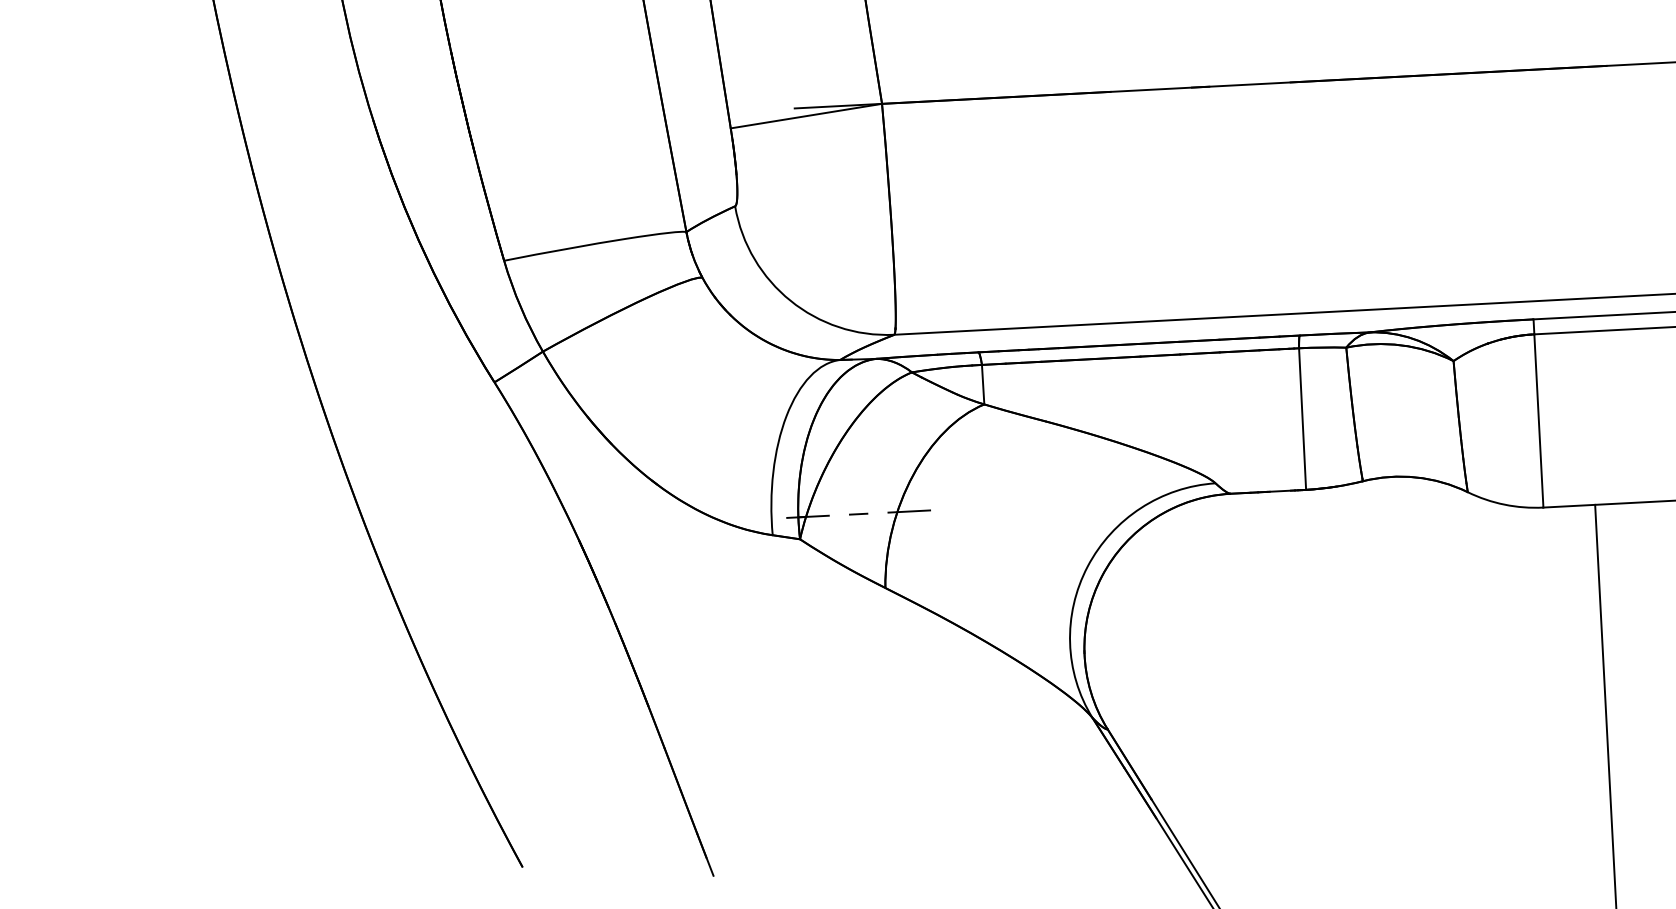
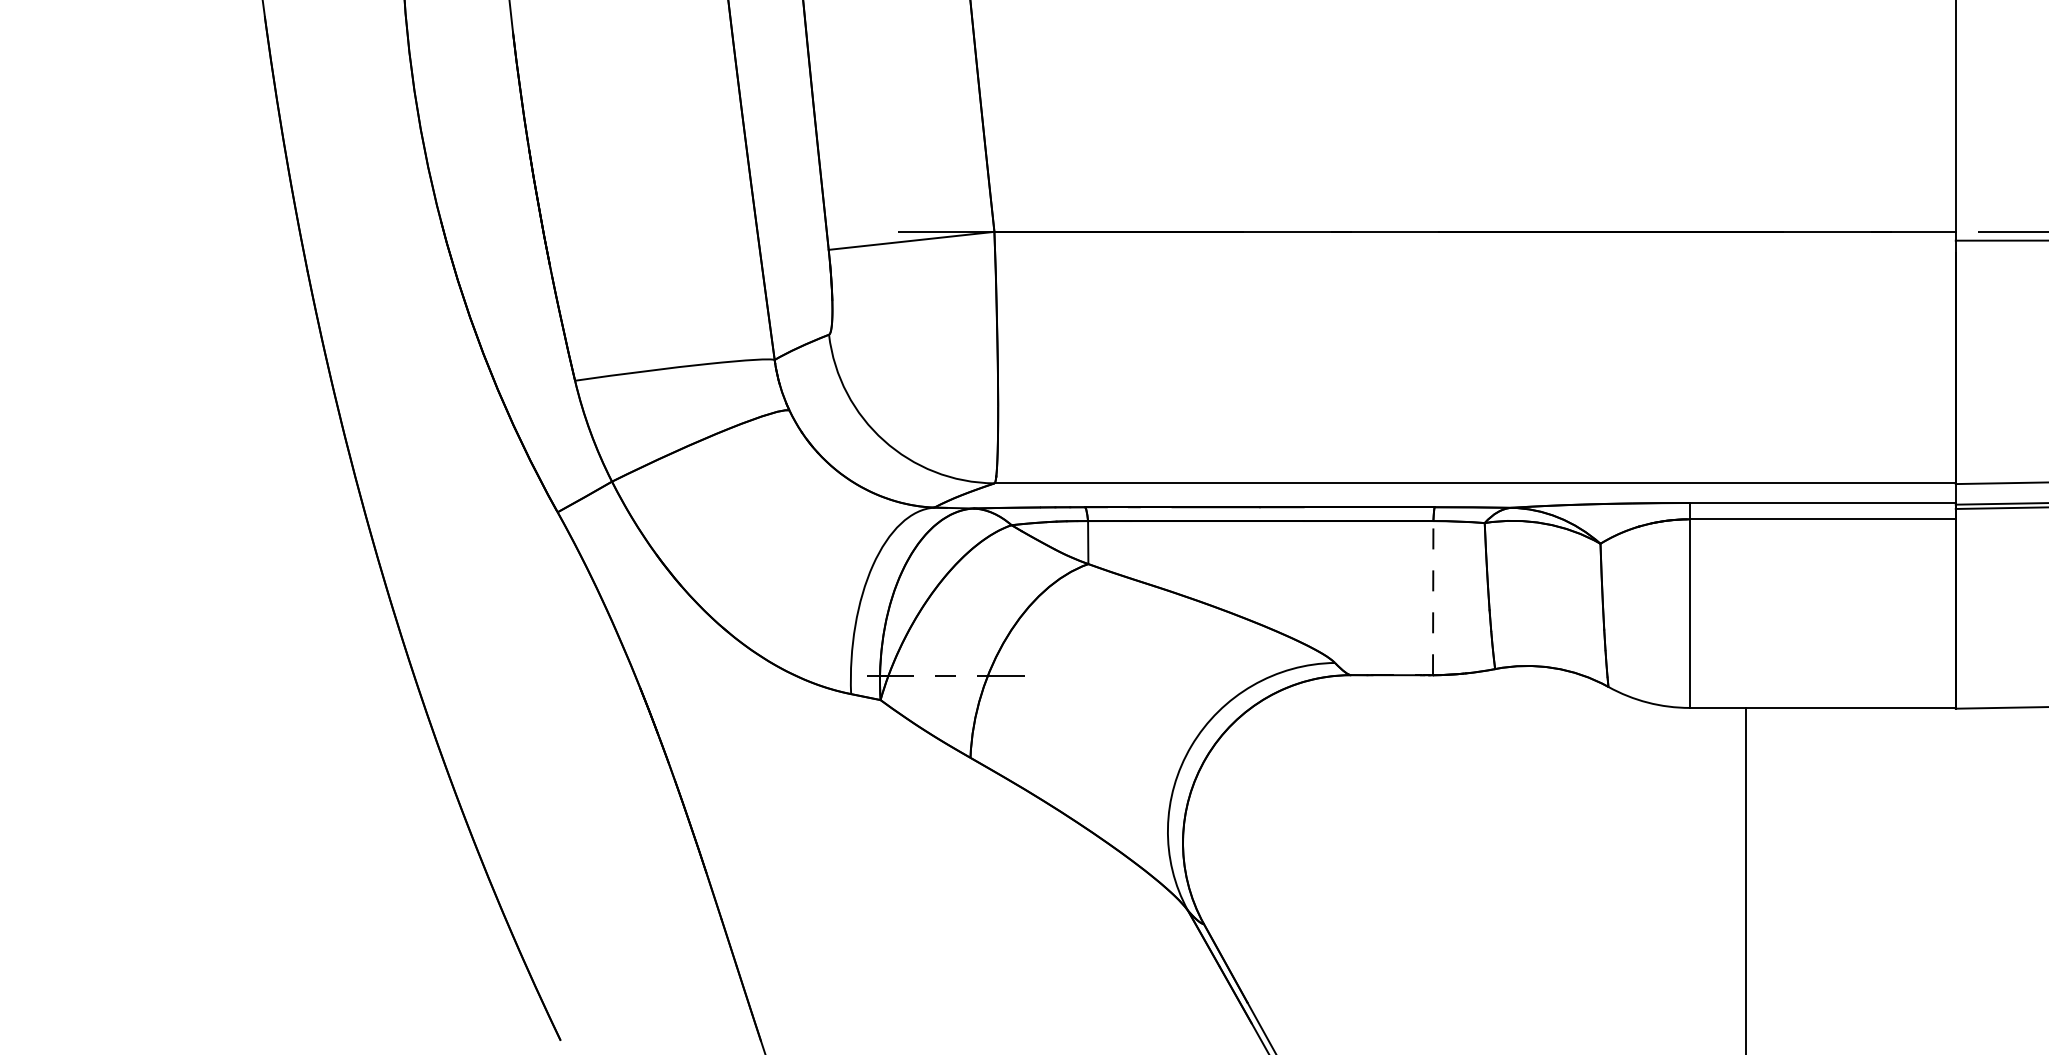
line: (1302, 418) -> (1433, 597), solid -> dashed

